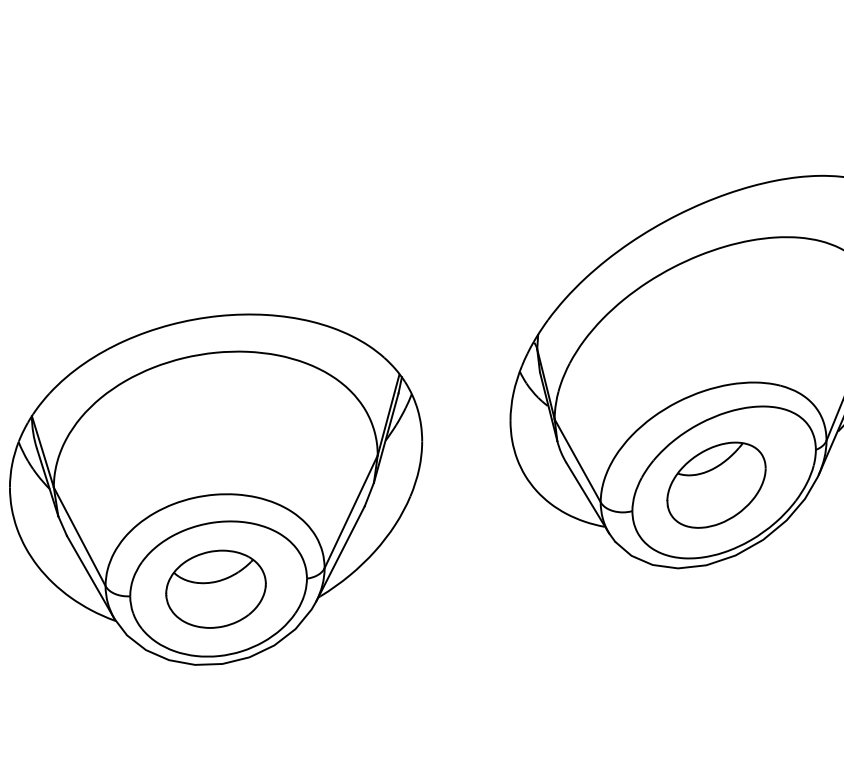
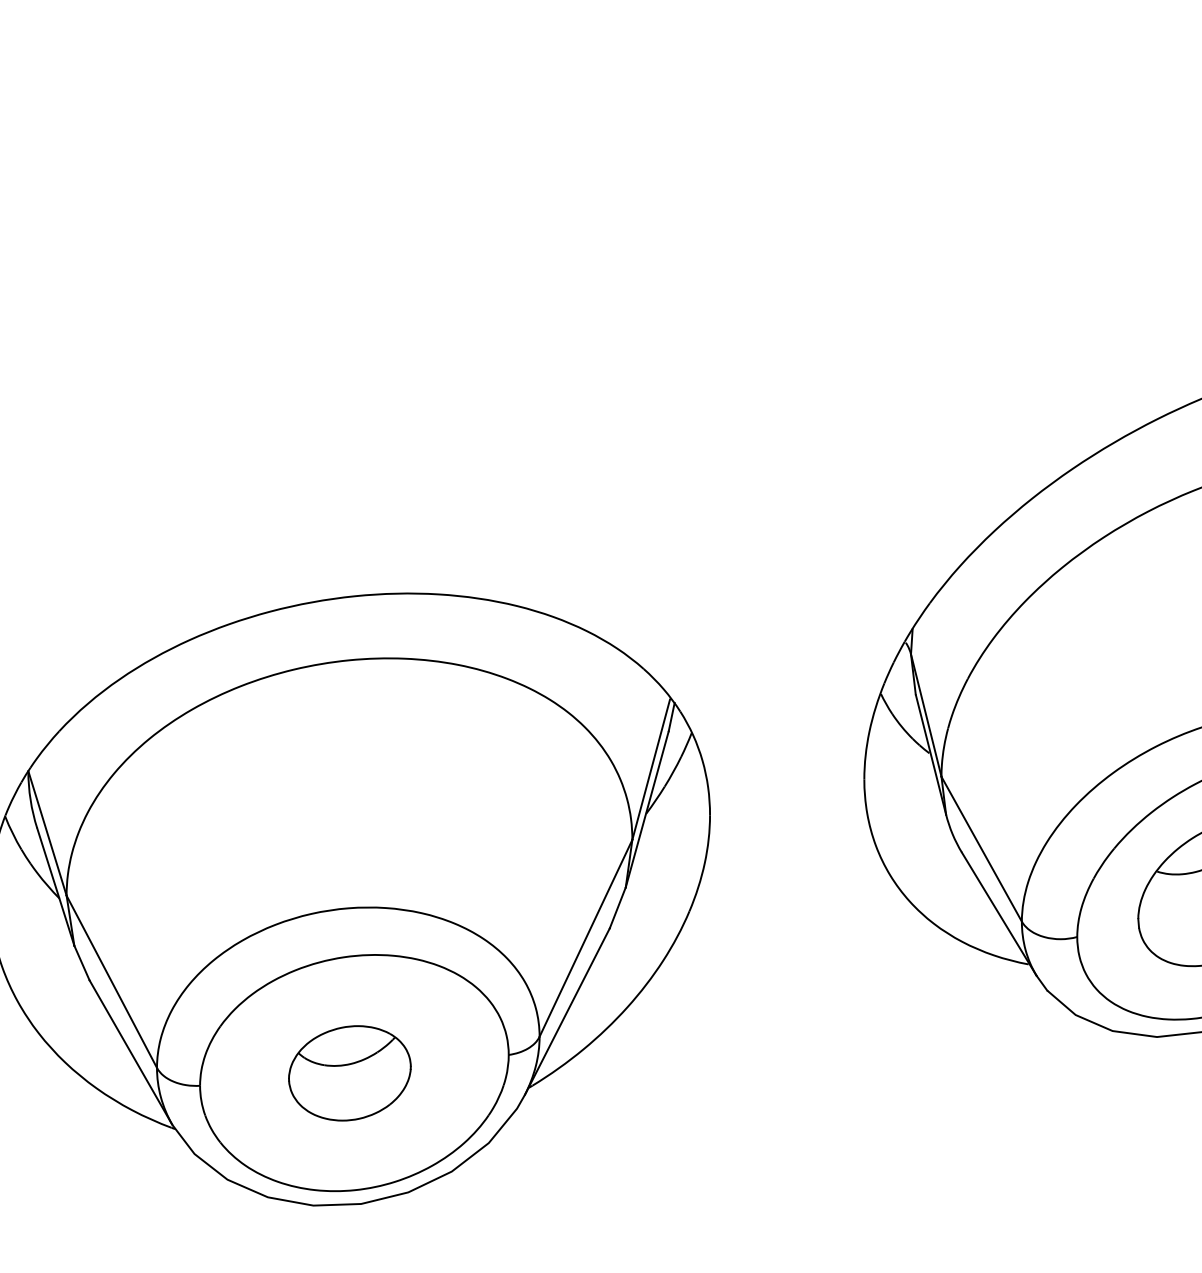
part: (215, 588) -> (348, 1072), size x0.7

